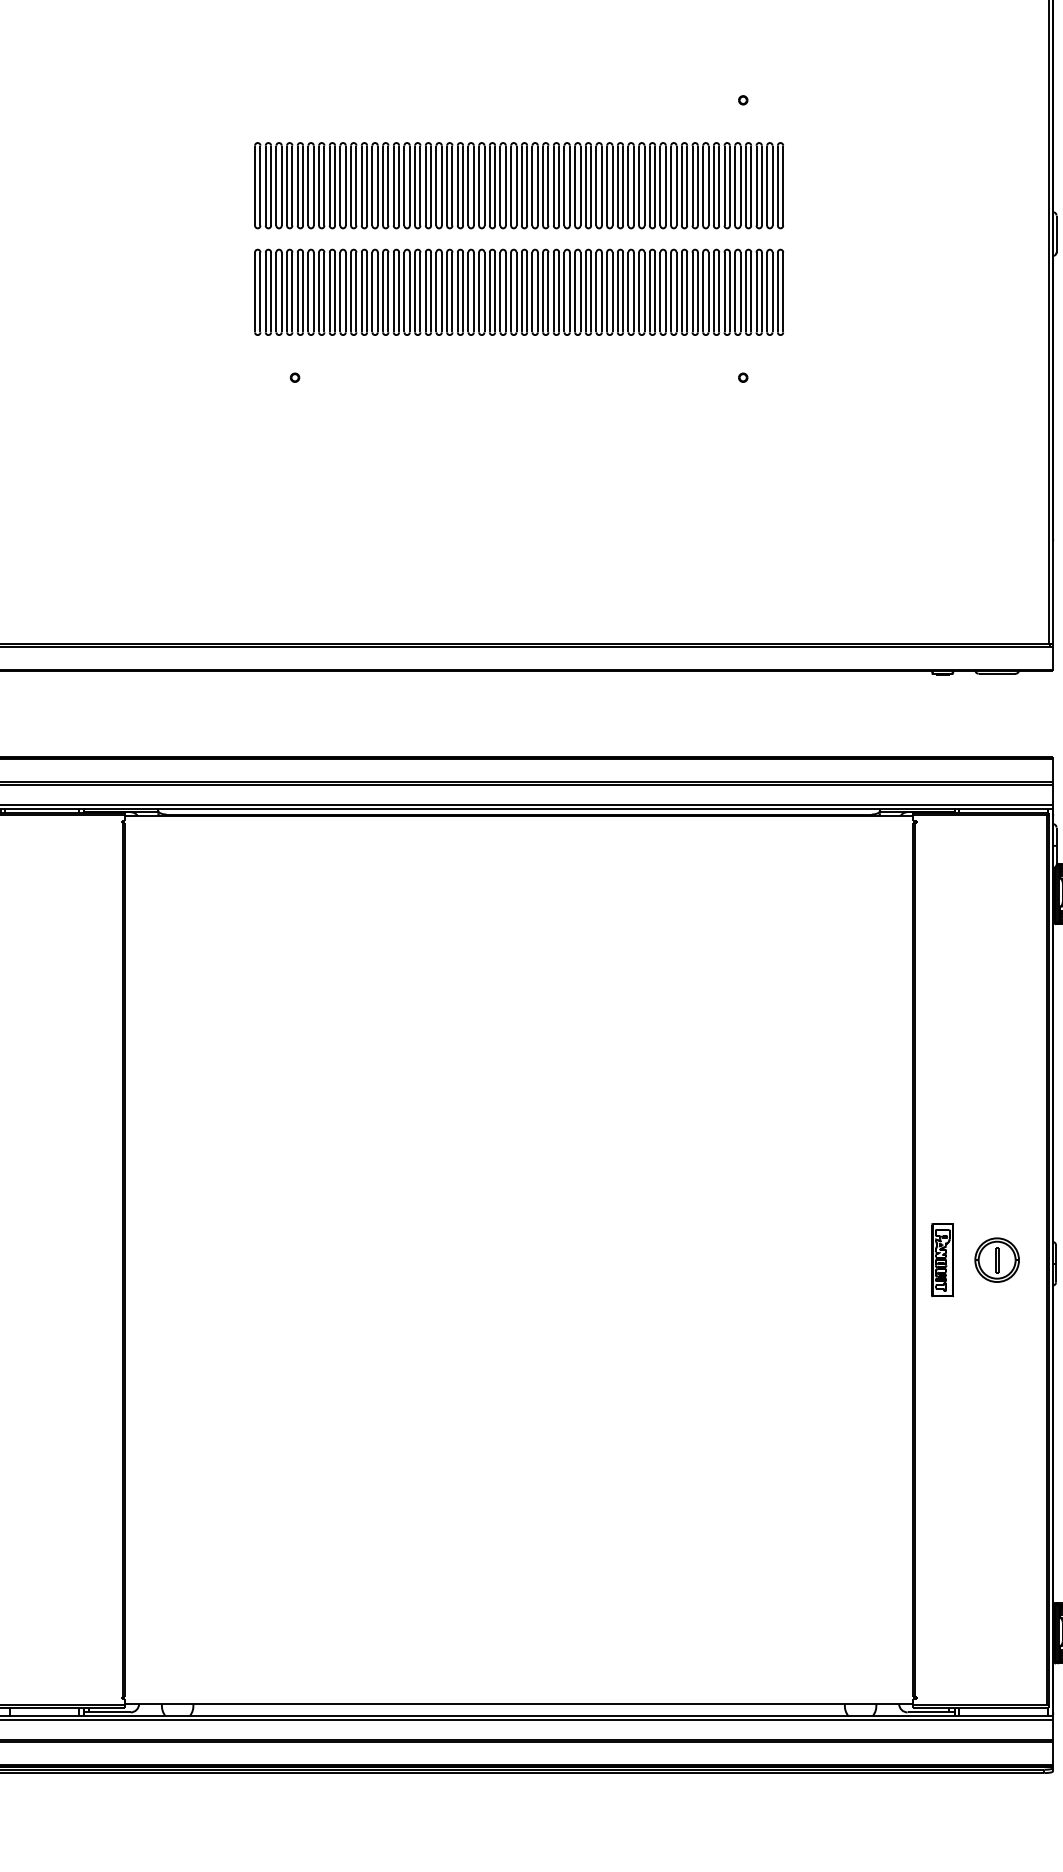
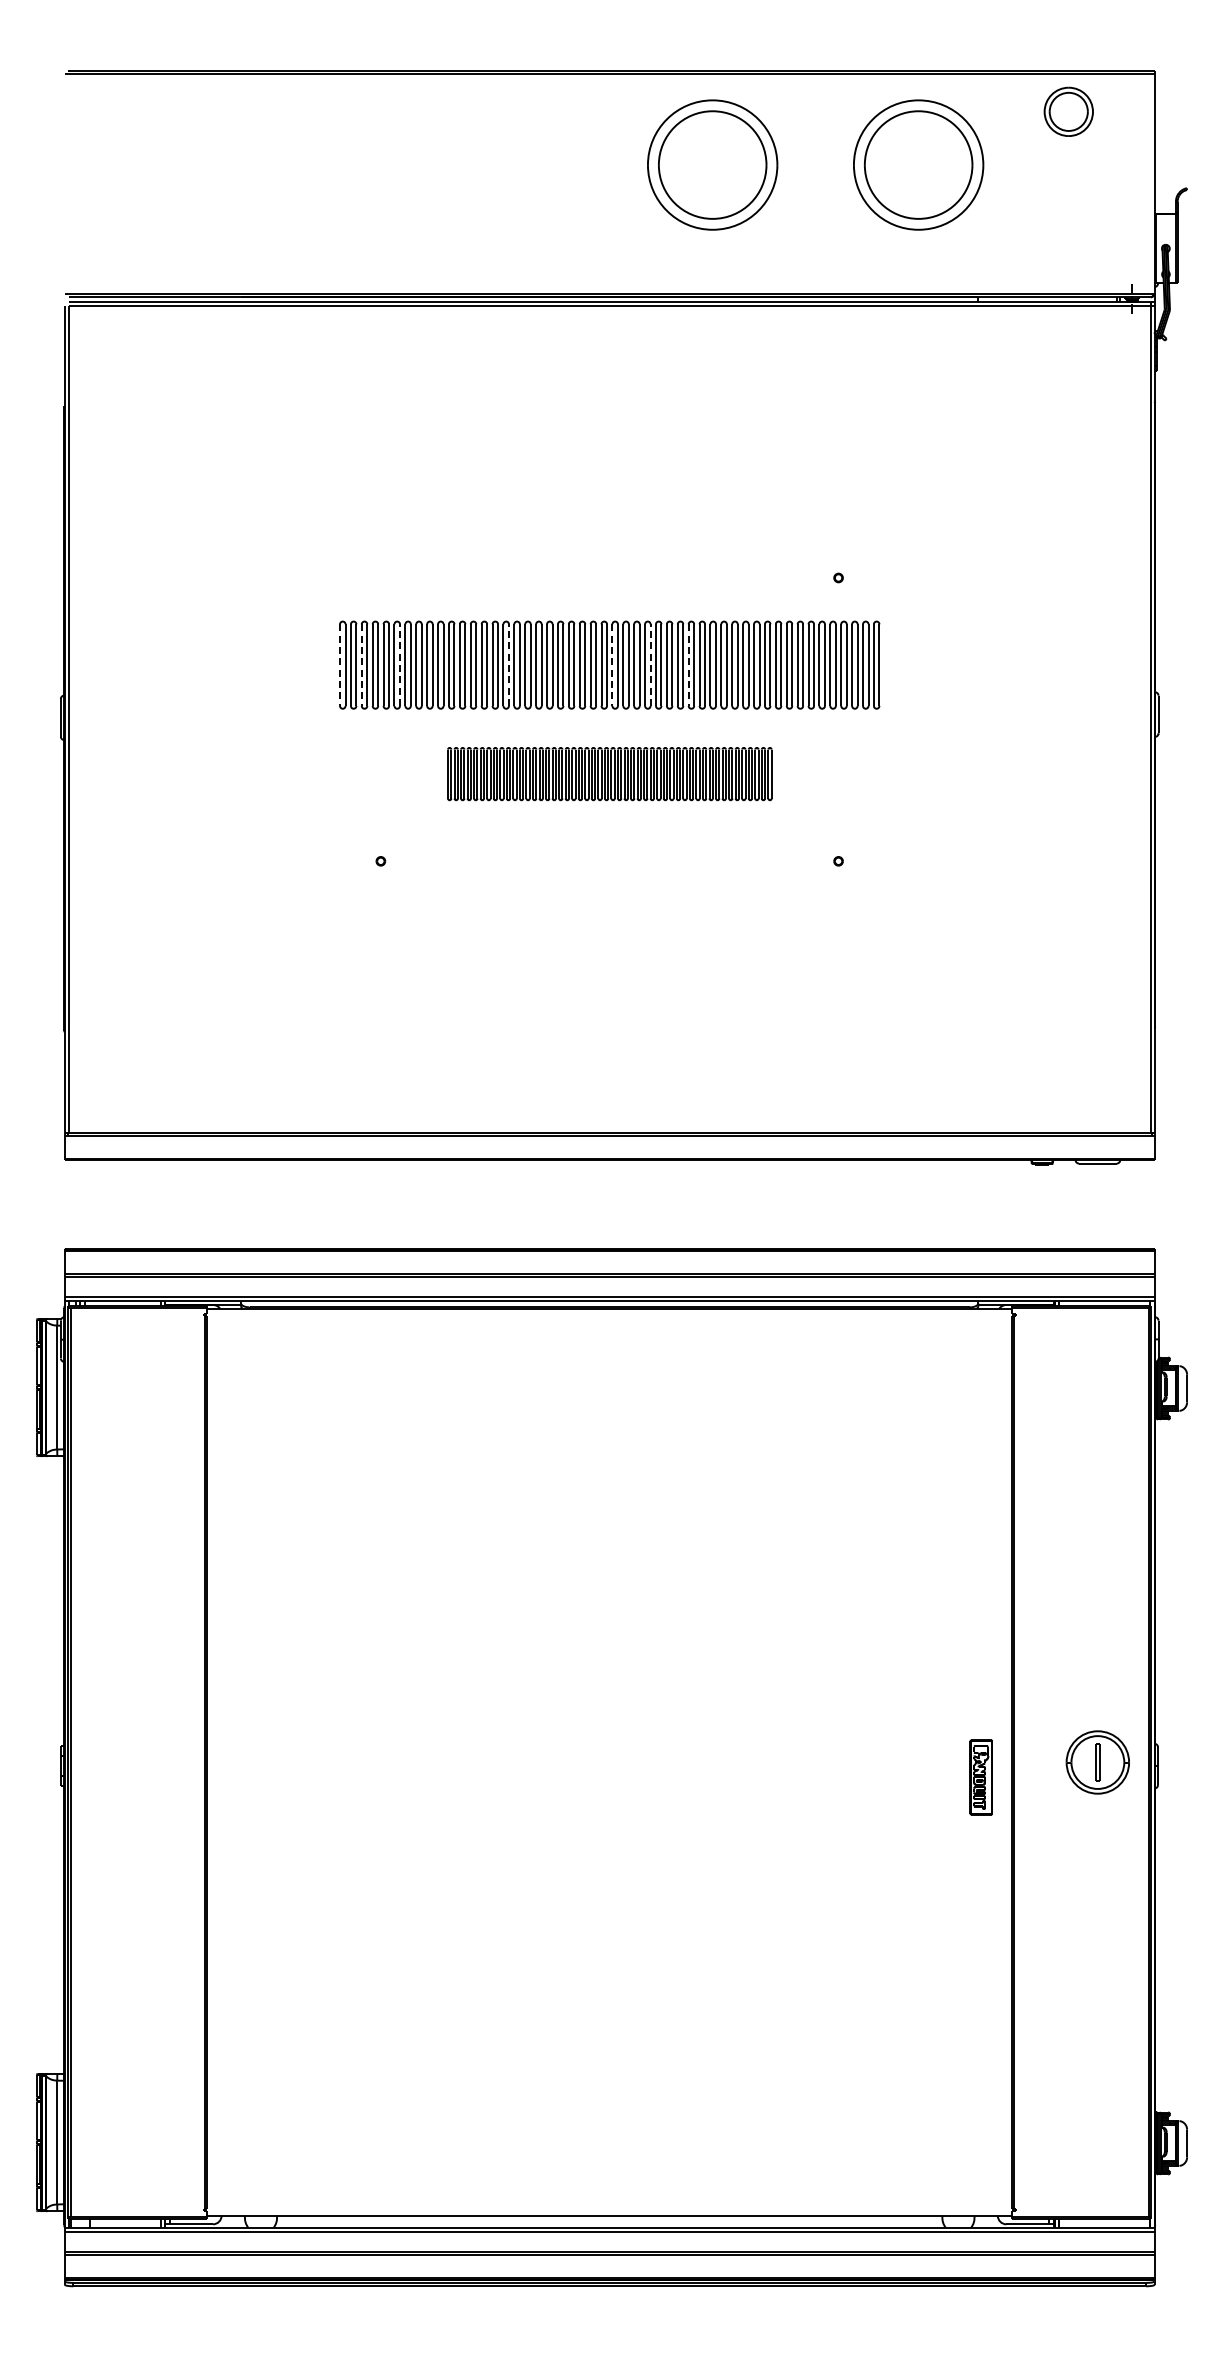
line: (255, 186) -> (340, 665), solid -> dashed
line: (276, 186) -> (361, 665), solid -> dashed
line: (313, 186) -> (399, 665), solid -> dashed
line: (420, 186) -> (508, 665), solid -> dashed
line: (521, 186) -> (612, 665), solid -> dashed
line: (559, 186) -> (650, 665), solid -> dashed
line: (596, 186) -> (688, 665), solid -> dashed
part: (518, 291) -> (609, 773), size x0.6
part: (941, 1260) -> (980, 1777), moved
part: (996, 1260) -> (1097, 1762), size x1.4

